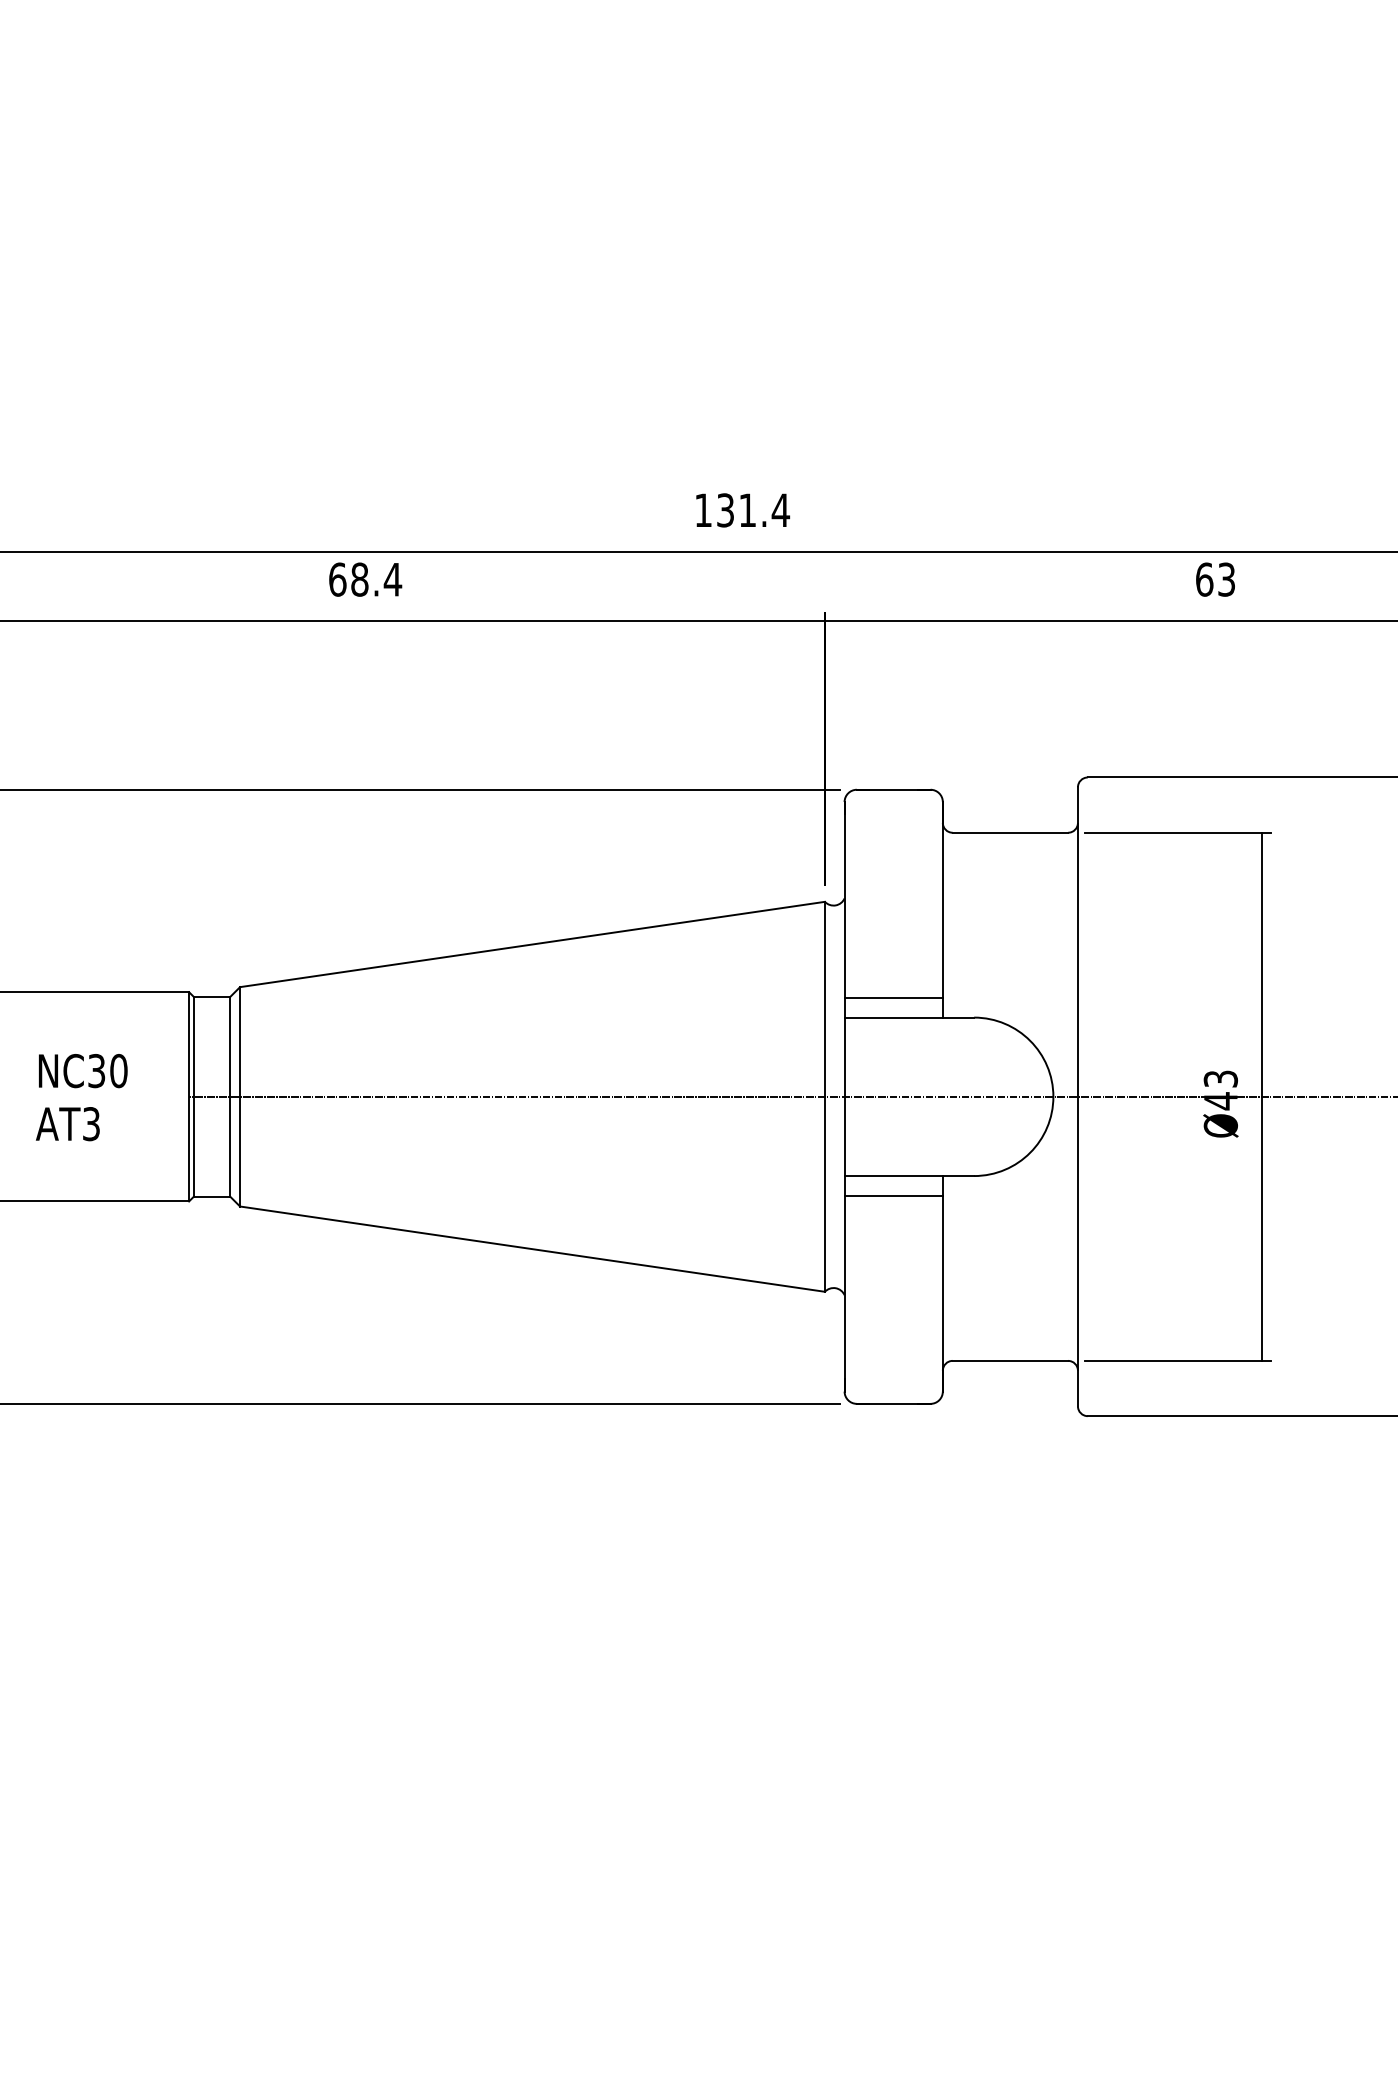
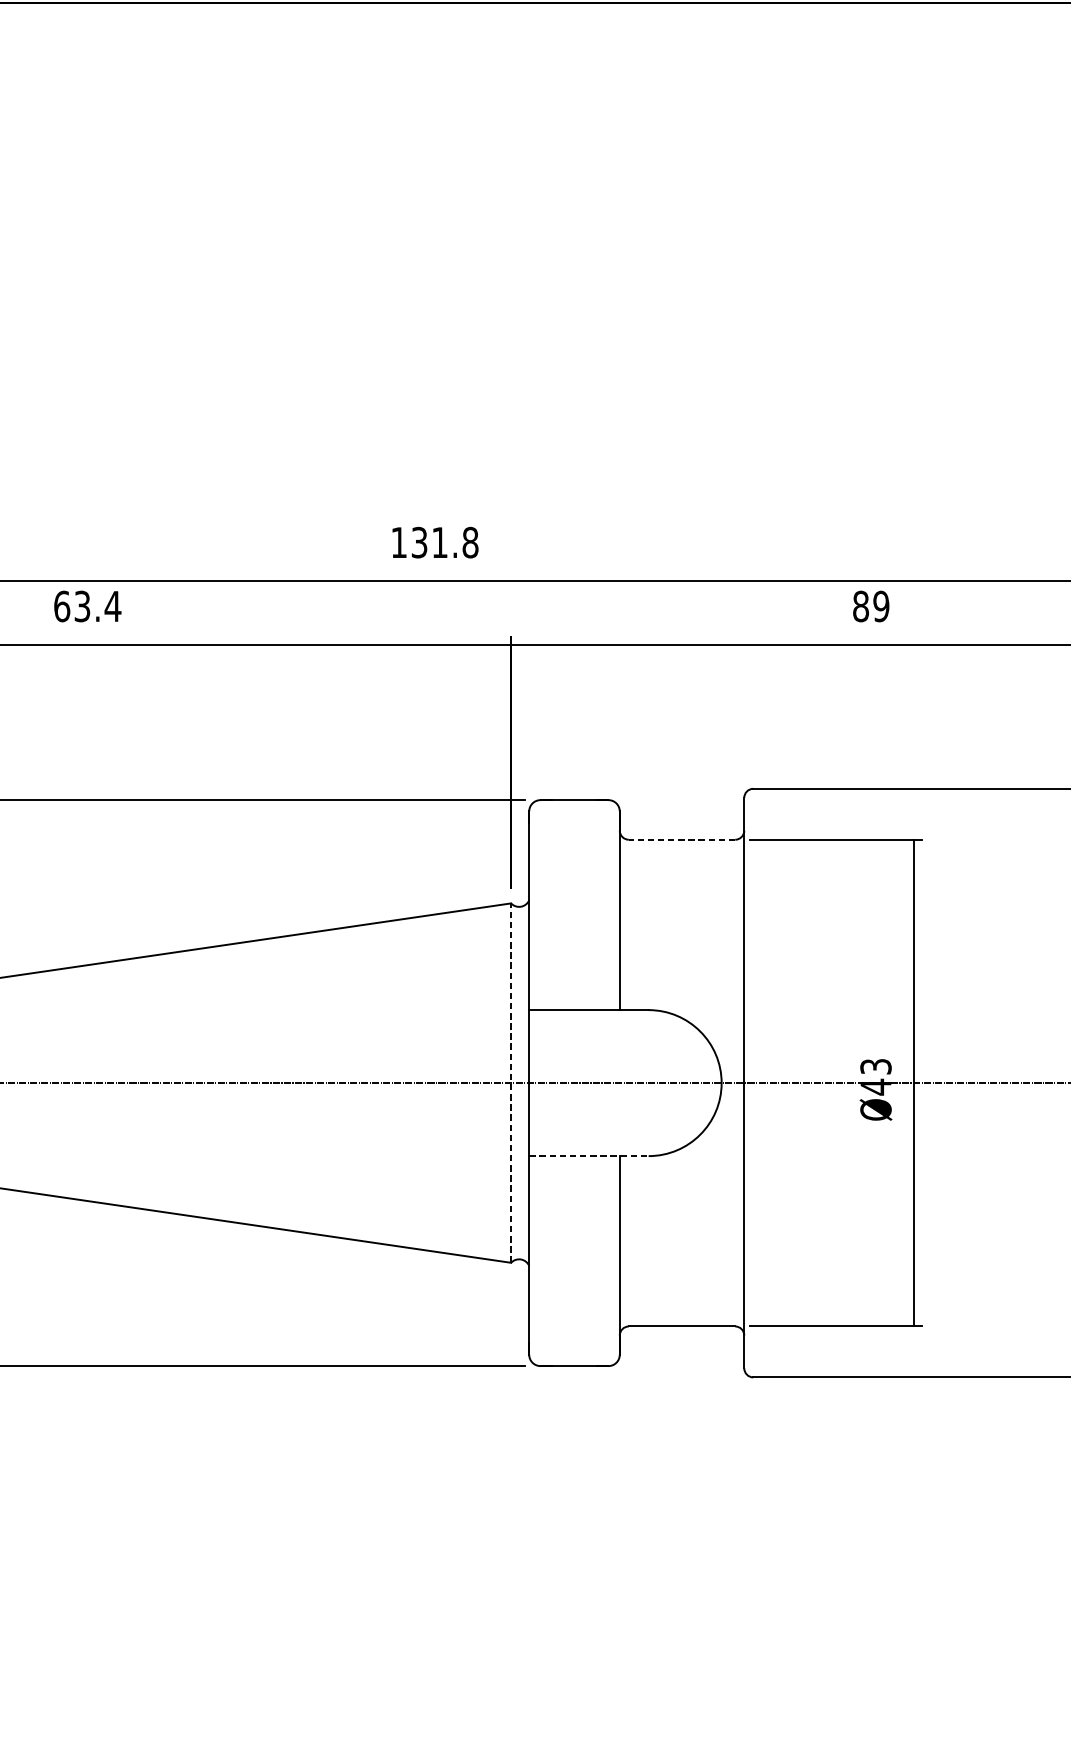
text: (780, 510) -> (470, 542), 131.4 -> 131.8
text: (359, 579) -> (82, 606), 68.4 -> 63.4
text: (1215, 579) -> (871, 606), 63 -> 89
line: (1010, 832) -> (682, 839), solid -> dashed
line: (893, 997) -> (574, 991), removed
line: (824, 1096) -> (510, 1082), solid -> dashed
line: (909, 1176) -> (589, 1156), solid -> dashed
line: (893, 1195) -> (574, 1174), removed

